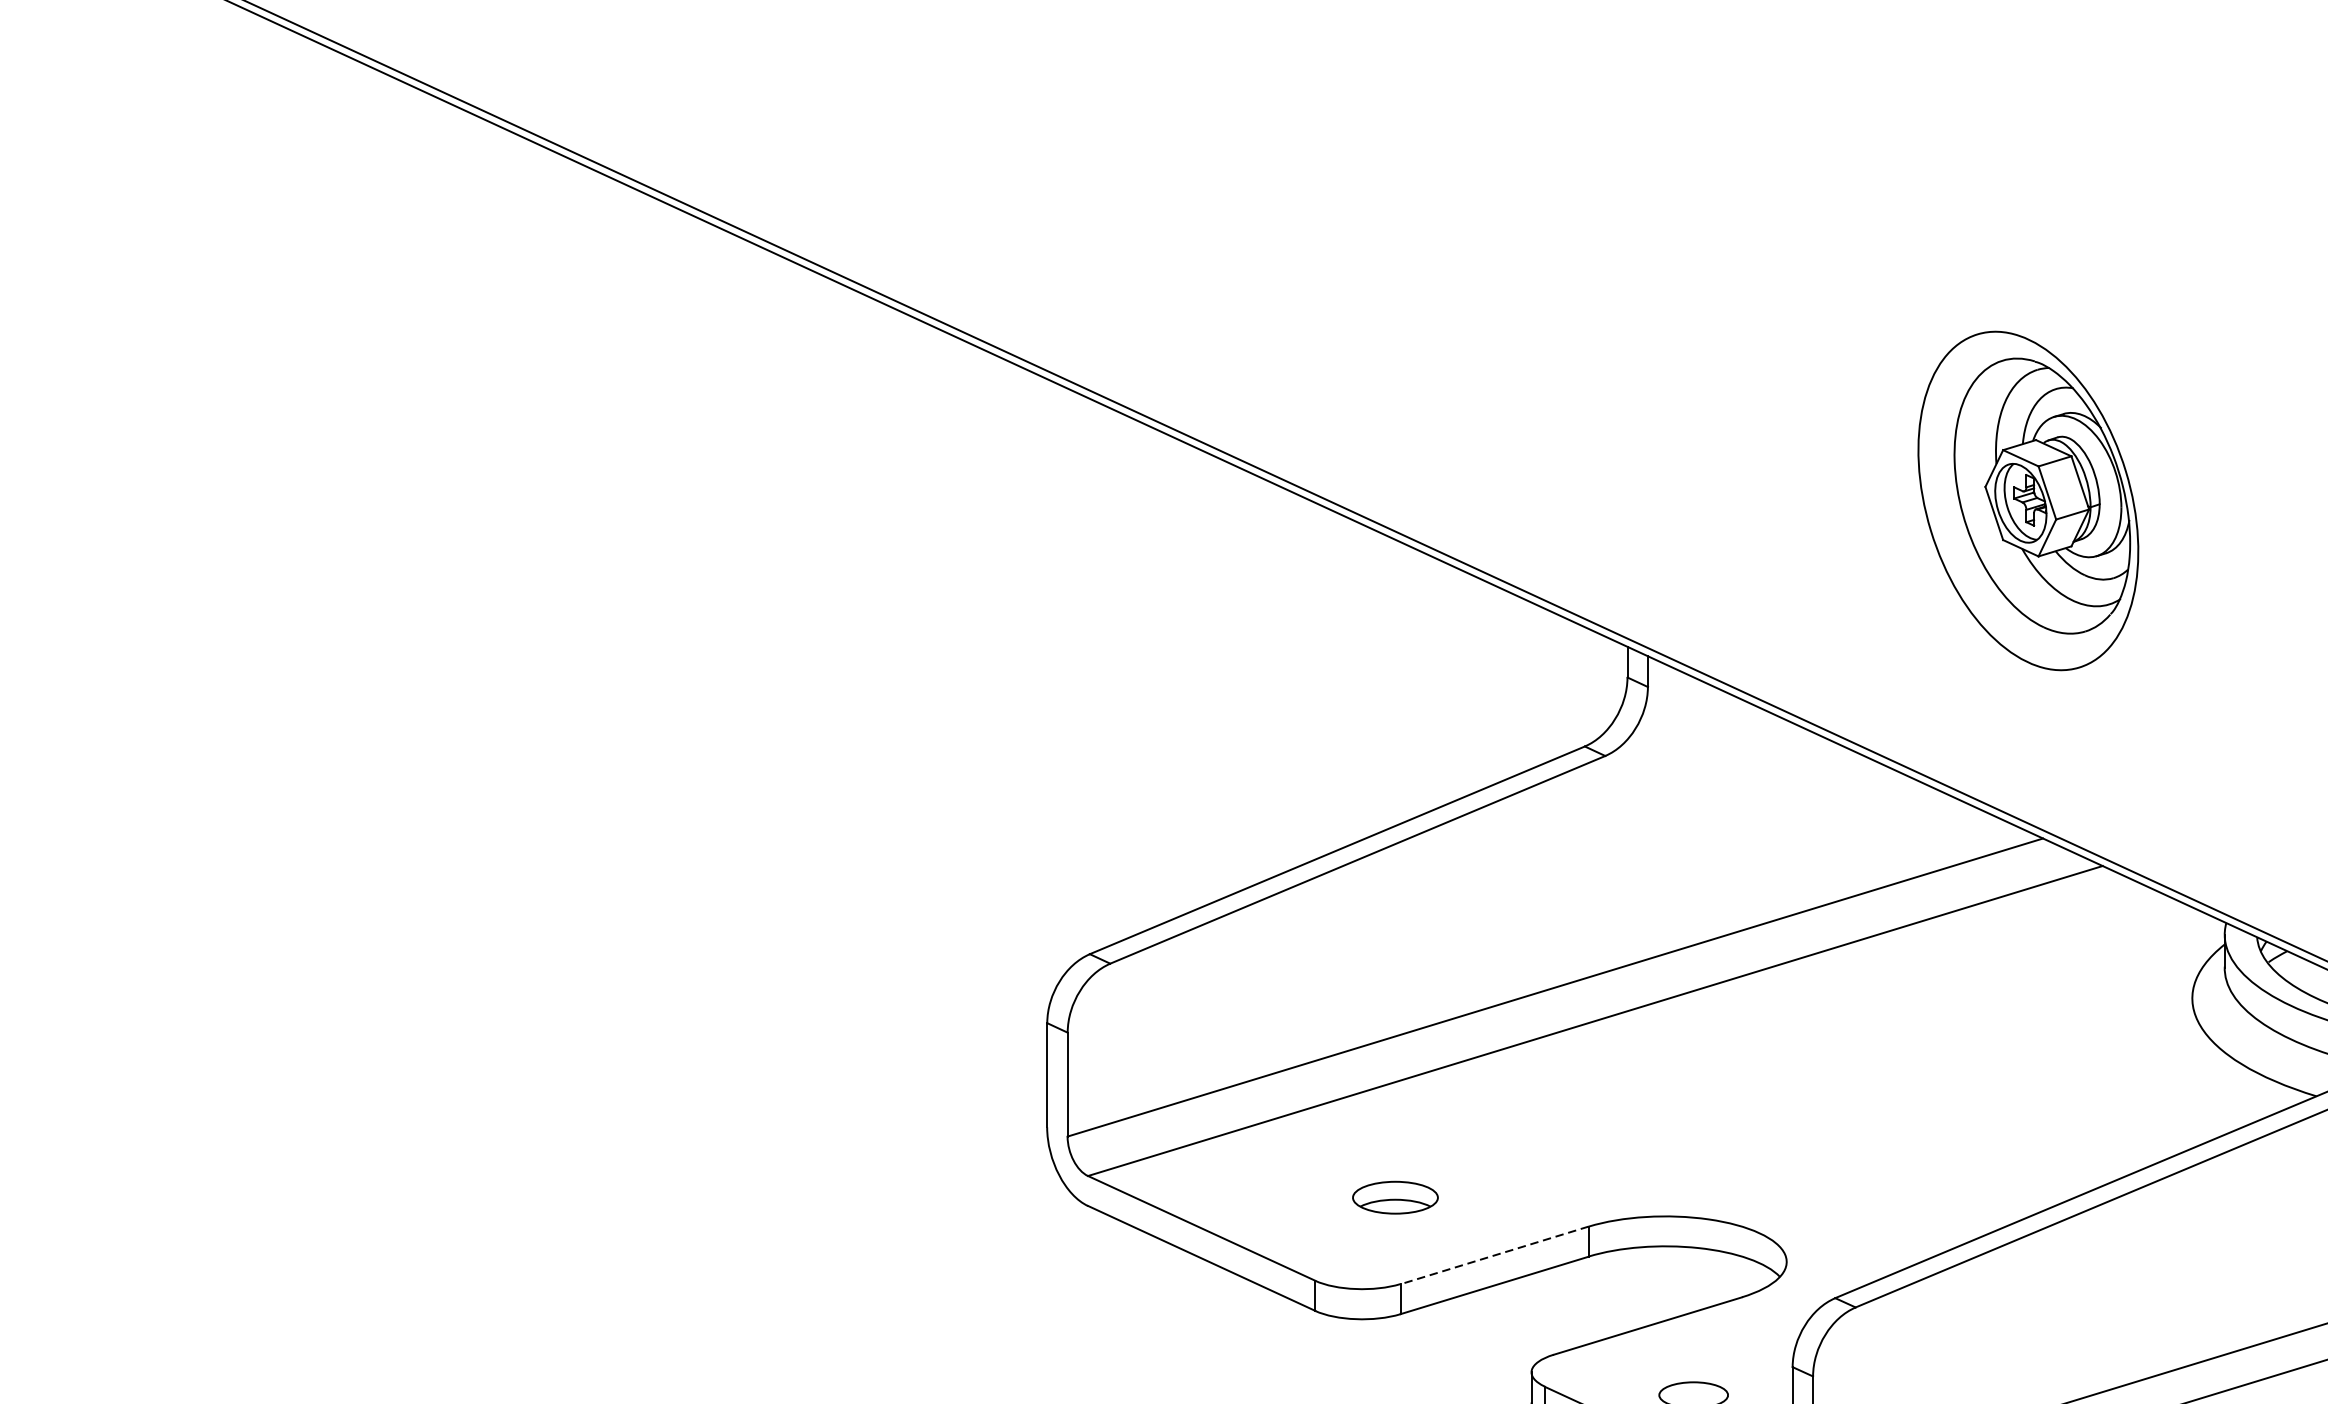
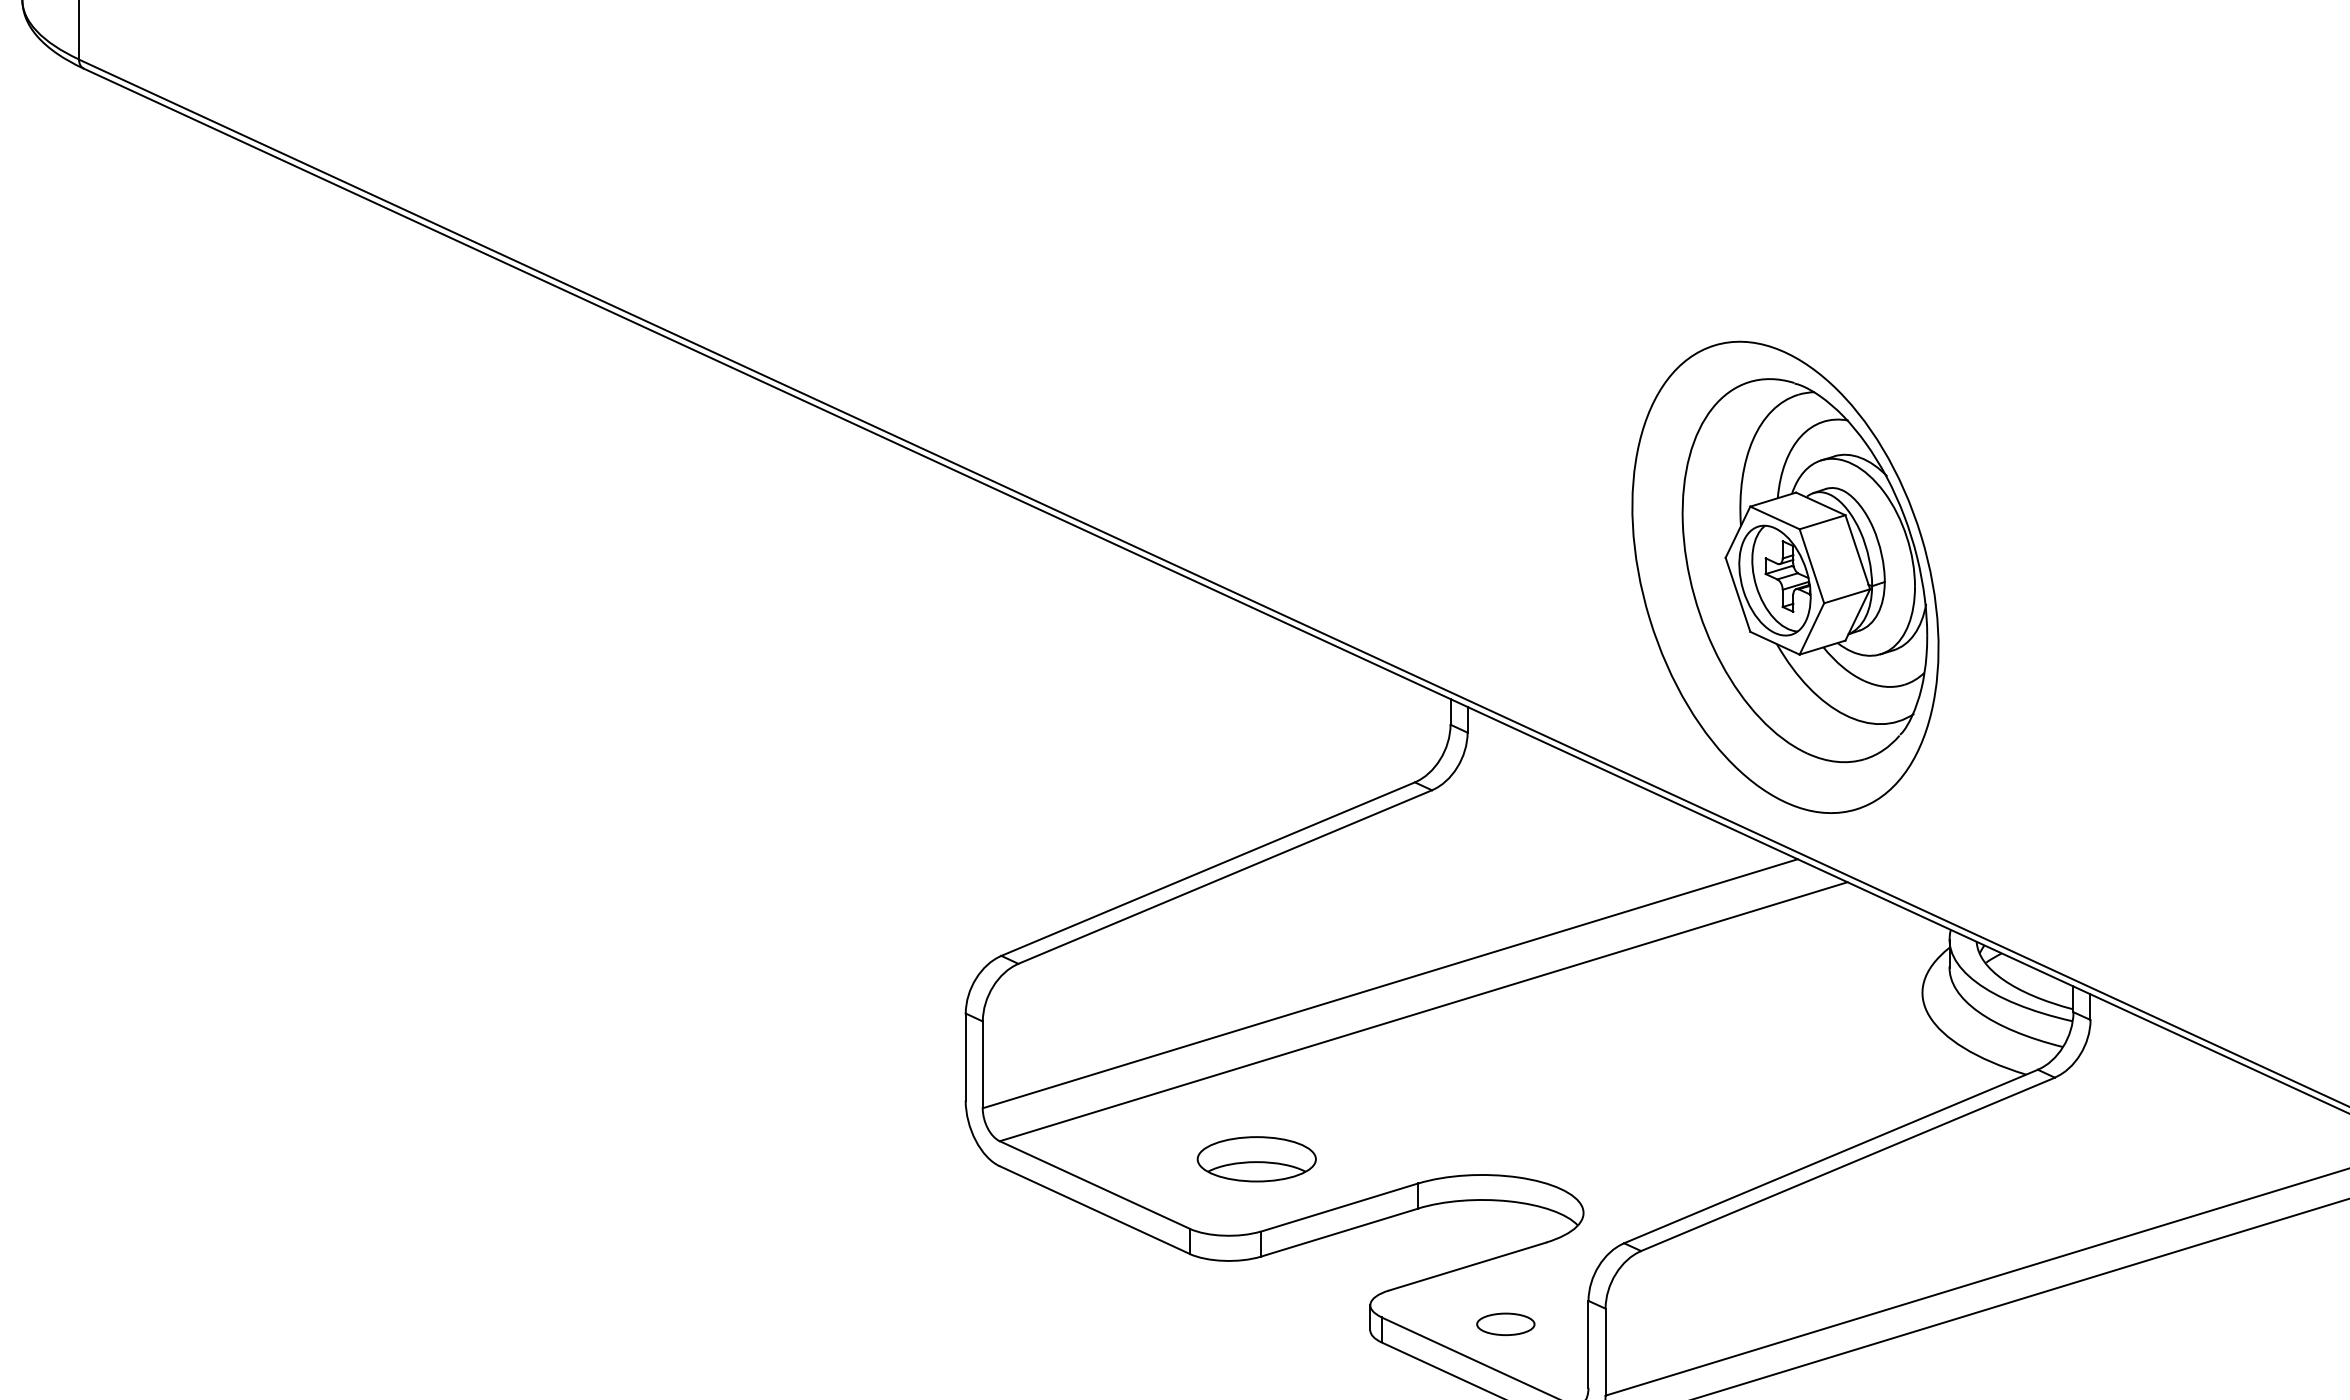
part: (2028, 500) -> (1785, 576), size x1.67
part: (1395, 1197) -> (1256, 1159), size x1.67
line: (1494, 1255) -> (1339, 1207), dashed -> solid

